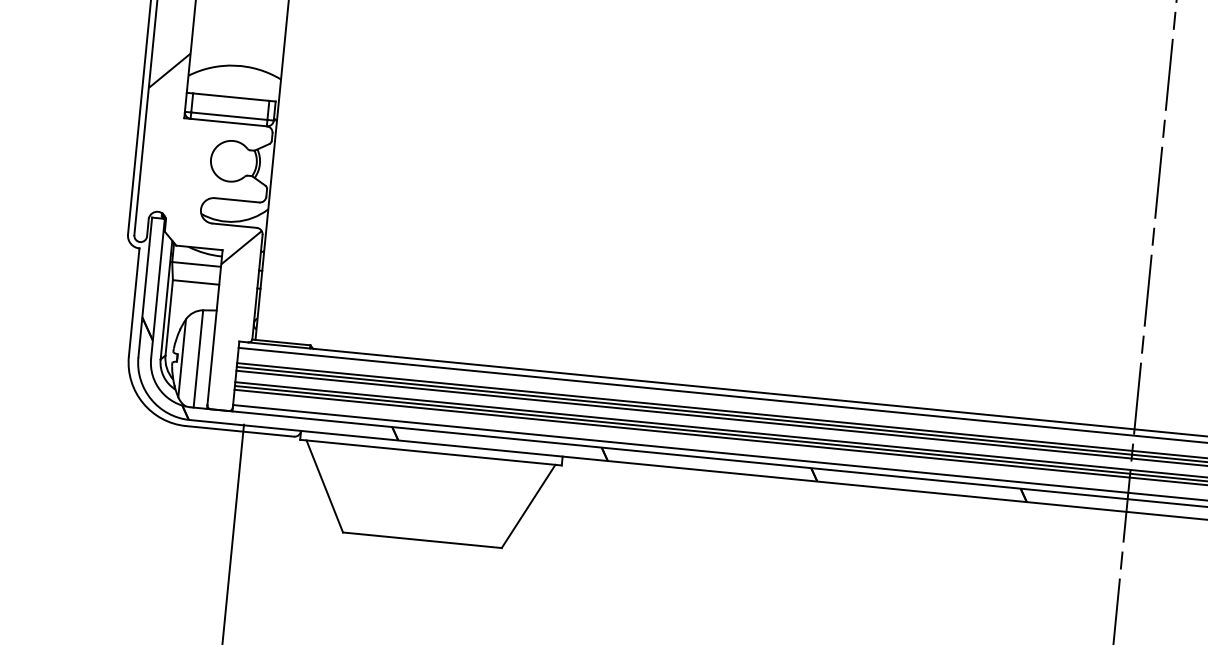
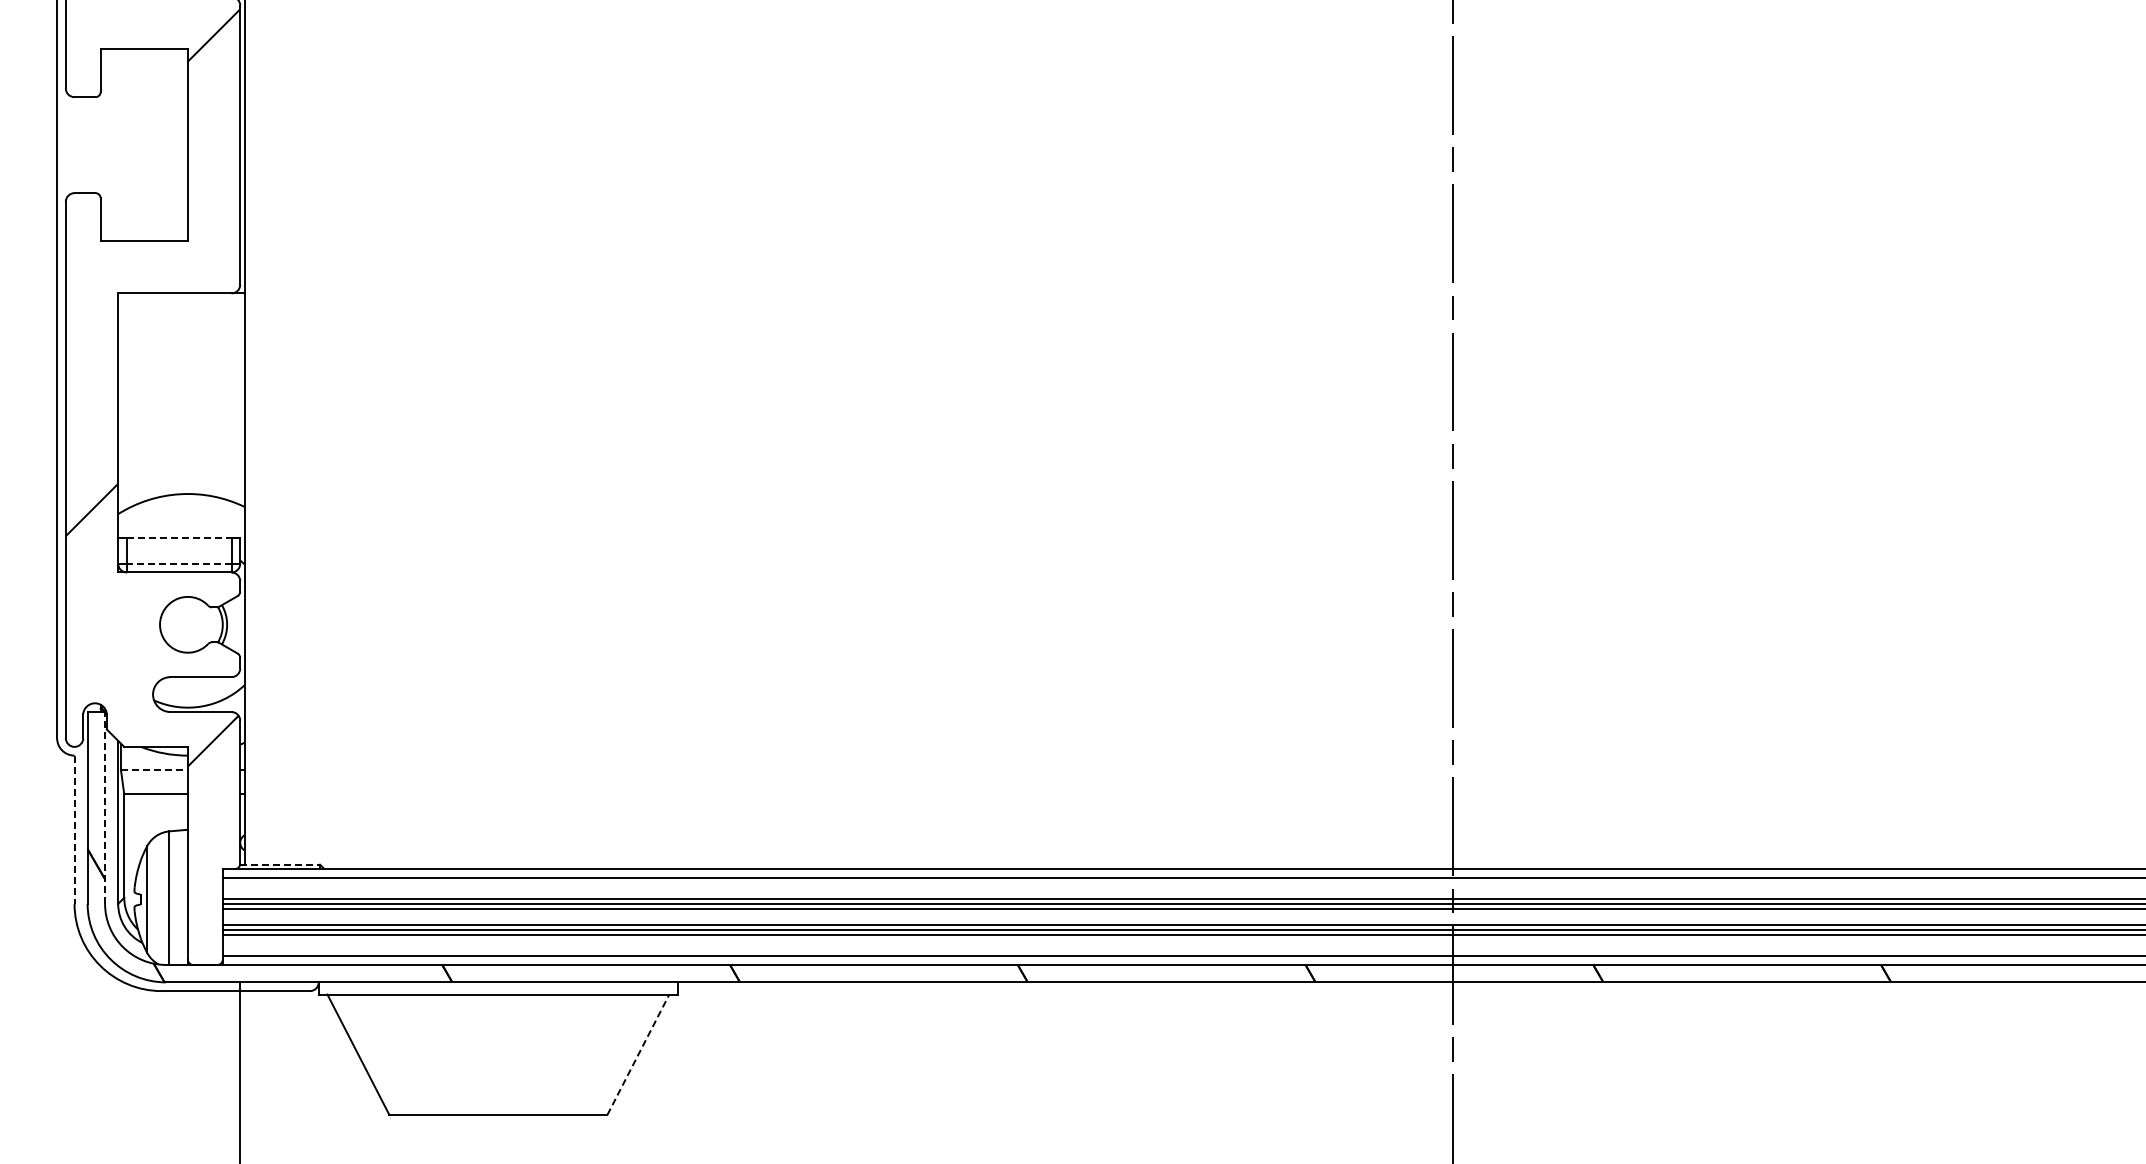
line: (231, 97) -> (179, 537), solid -> dashed
line: (228, 115) -> (178, 563), solid -> dashed
line: (196, 264) -> (154, 769), solid -> dashed
line: (158, 288) -> (105, 807), solid -> dashed
line: (134, 302) -> (74, 830), solid -> dashed
line: (281, 342) -> (280, 864), solid -> dashed
line: (528, 506) -> (638, 1054), solid -> dashed

